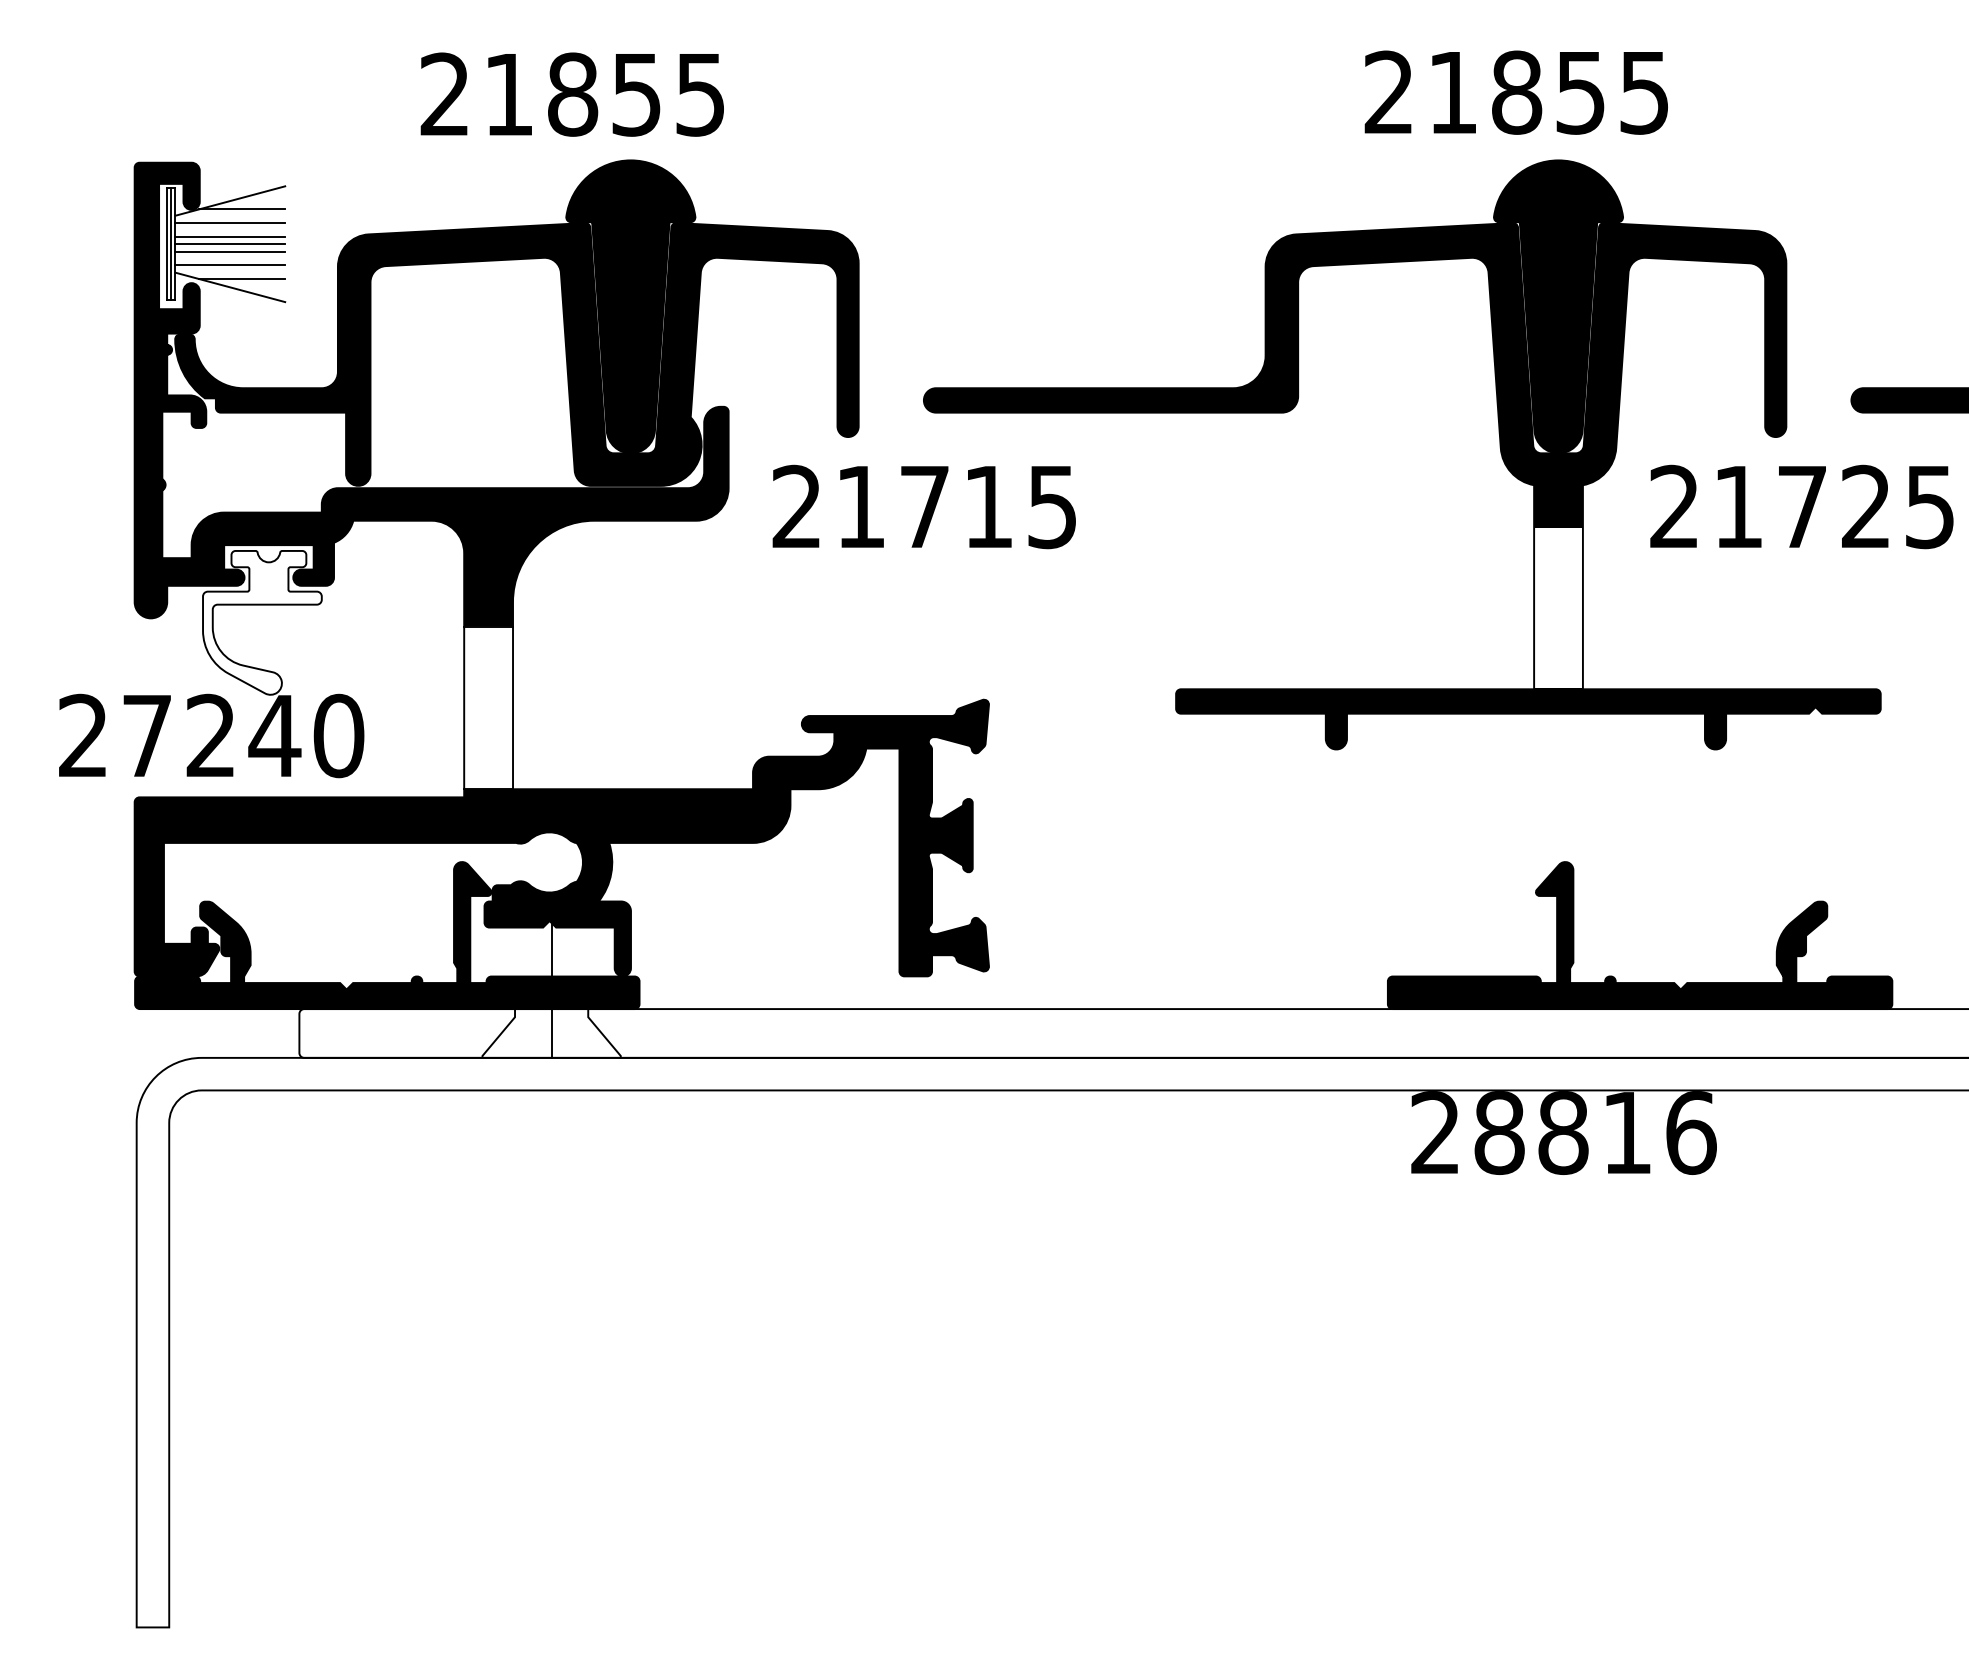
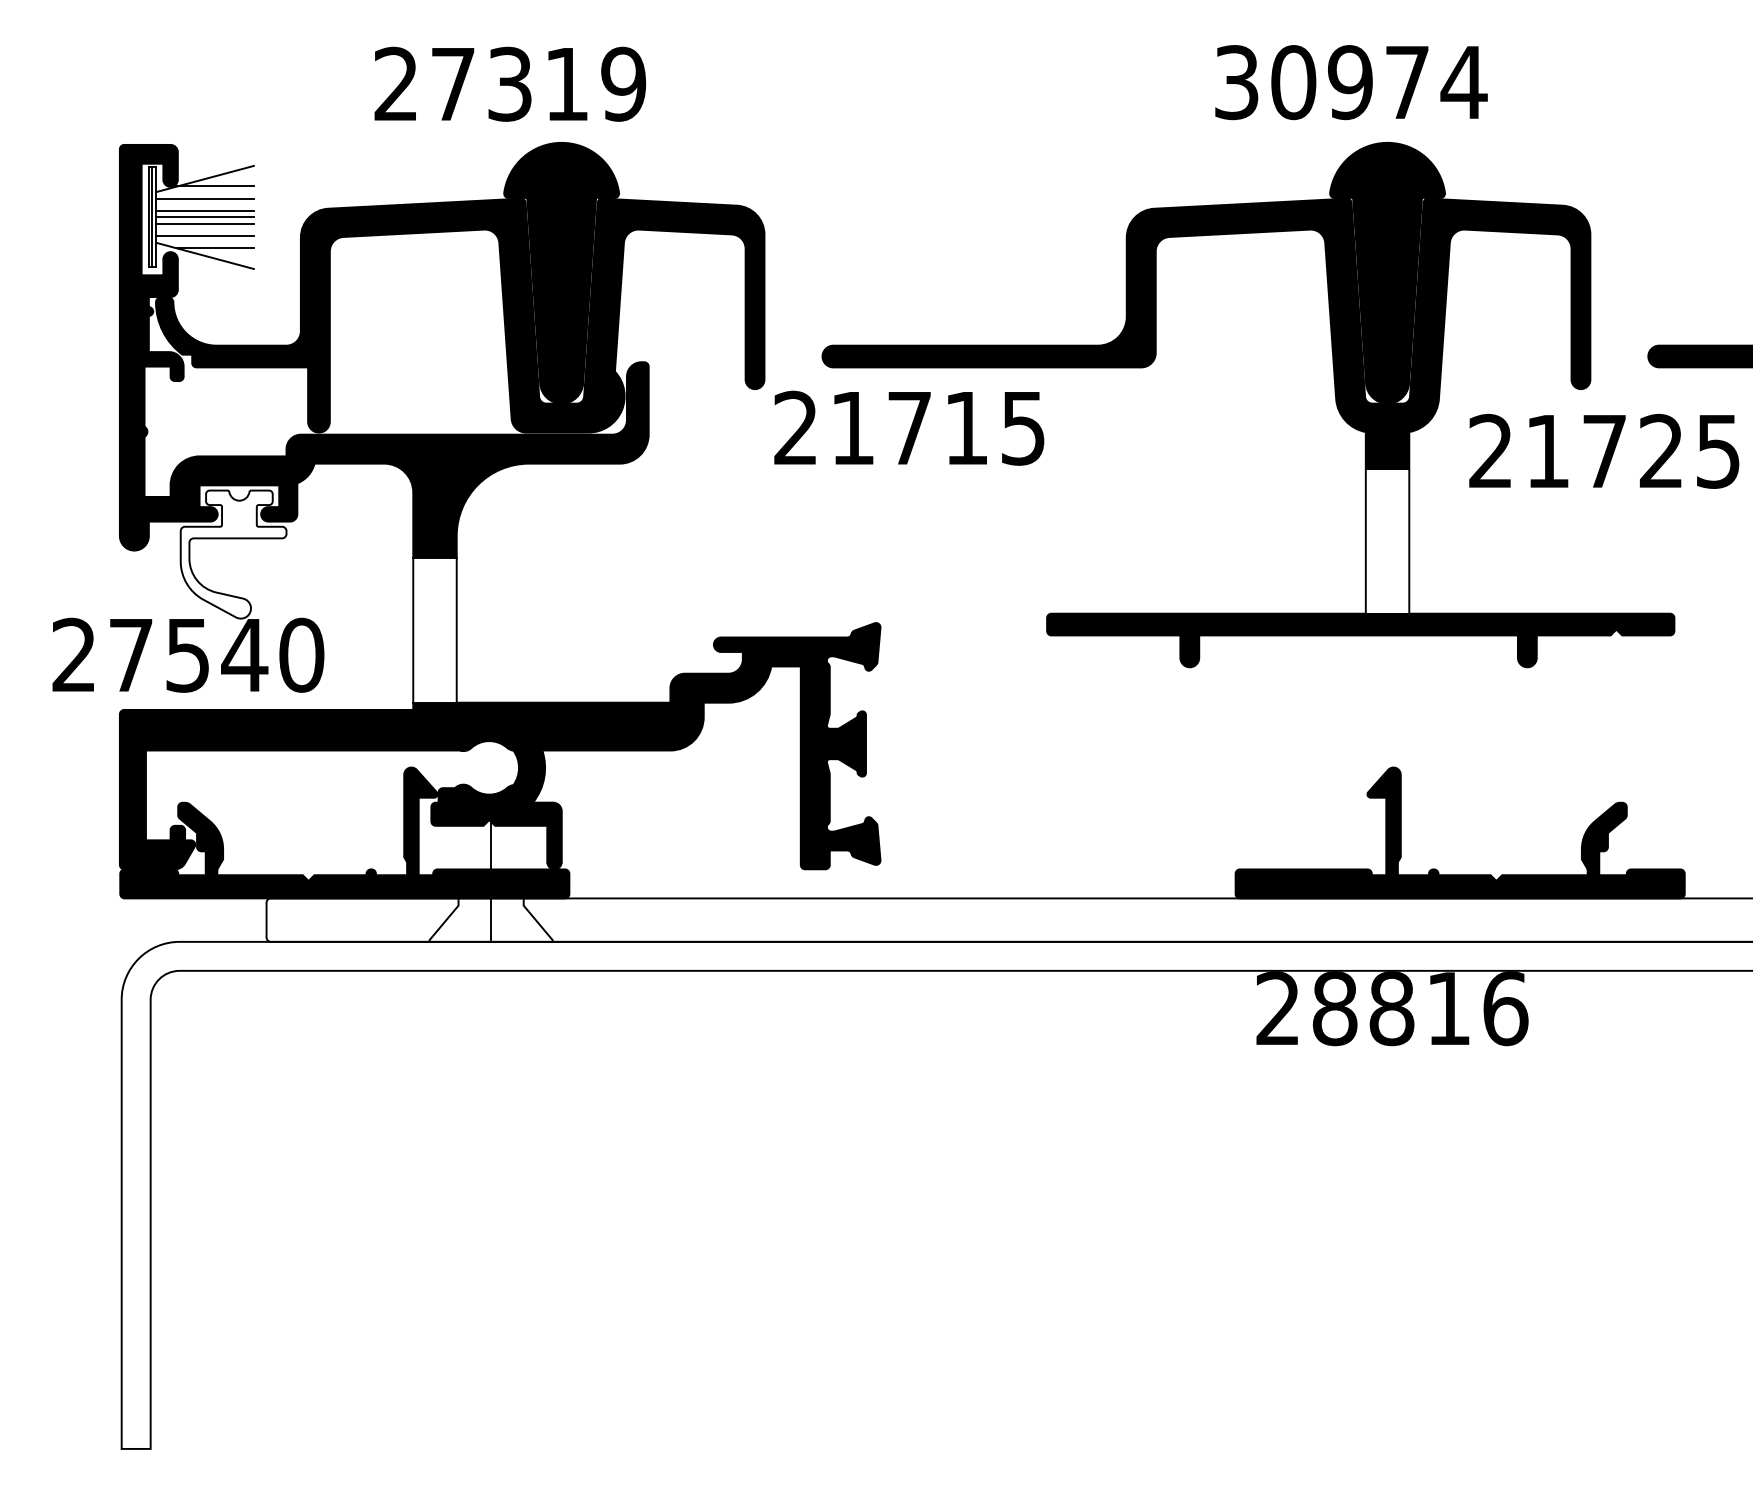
text: (1517, 92) -> (1351, 82), 21855 -> 30974
text: (605, 94) -> (539, 84), 21855 -> 27319
text: (923, 506) -> (908, 427), moved
text: (210, 735) -> (187, 654), 27240 -> 27540

